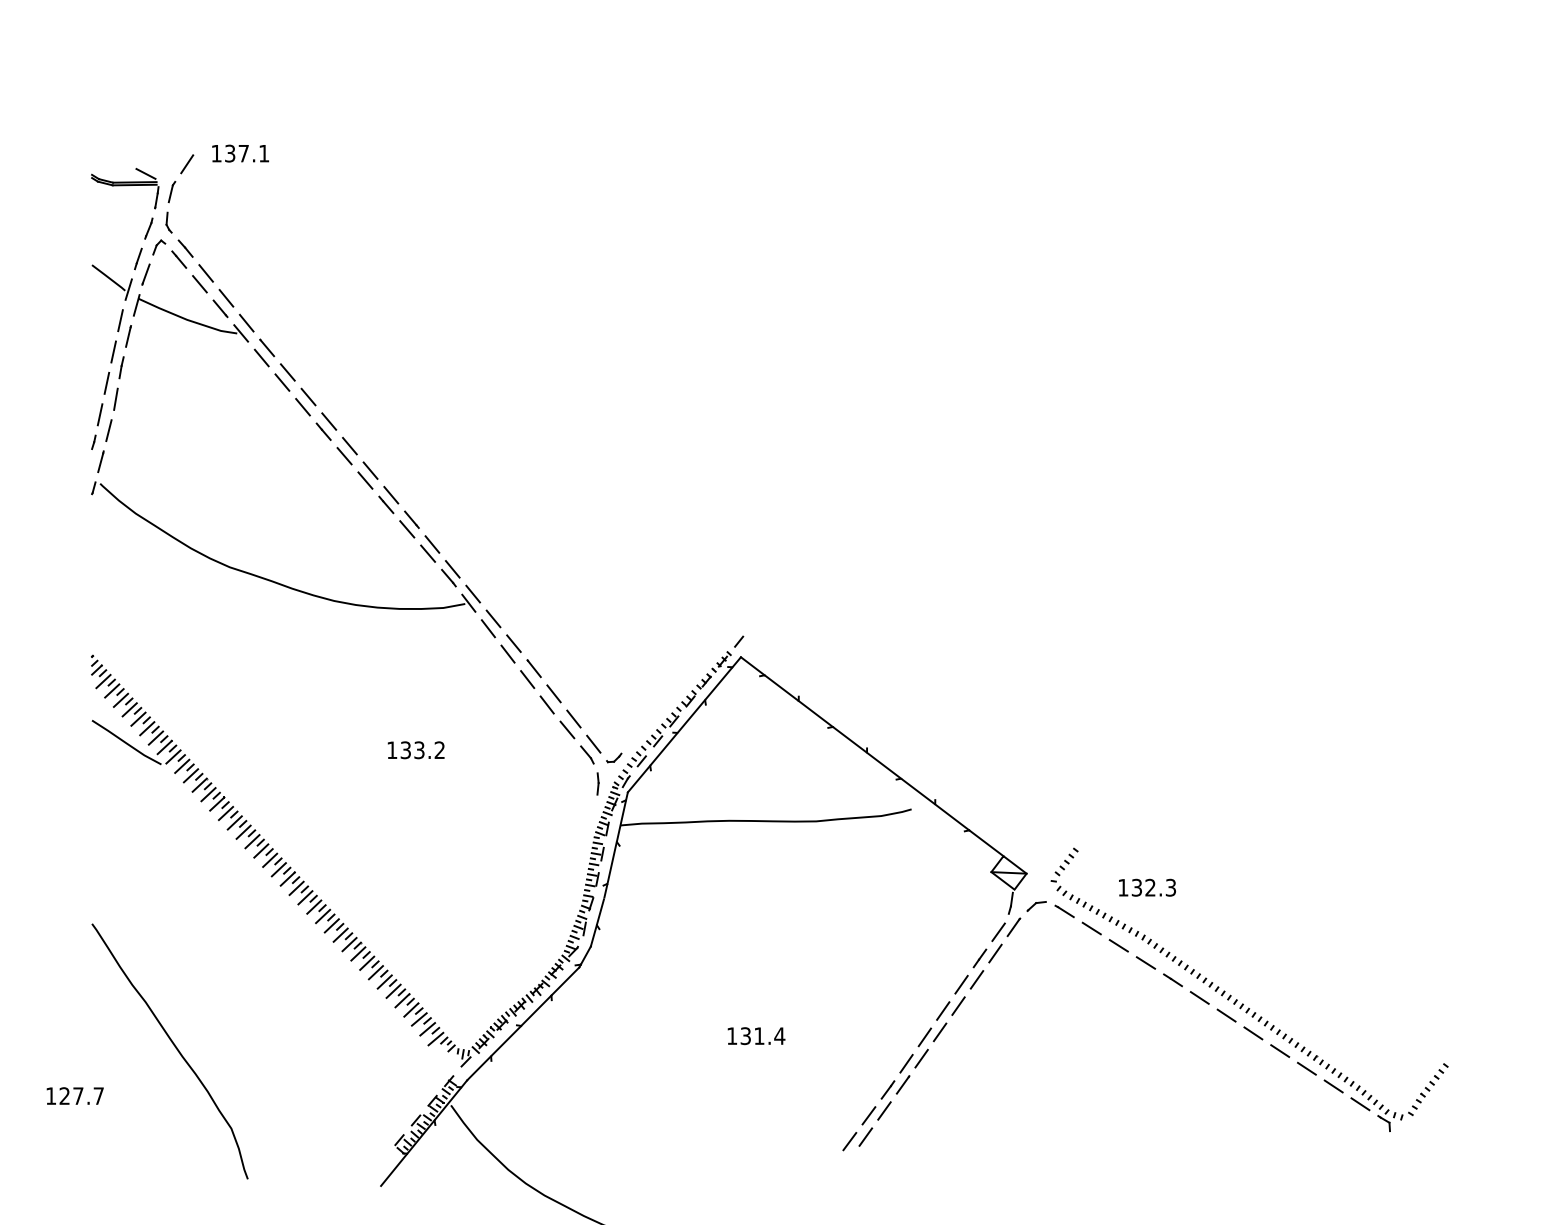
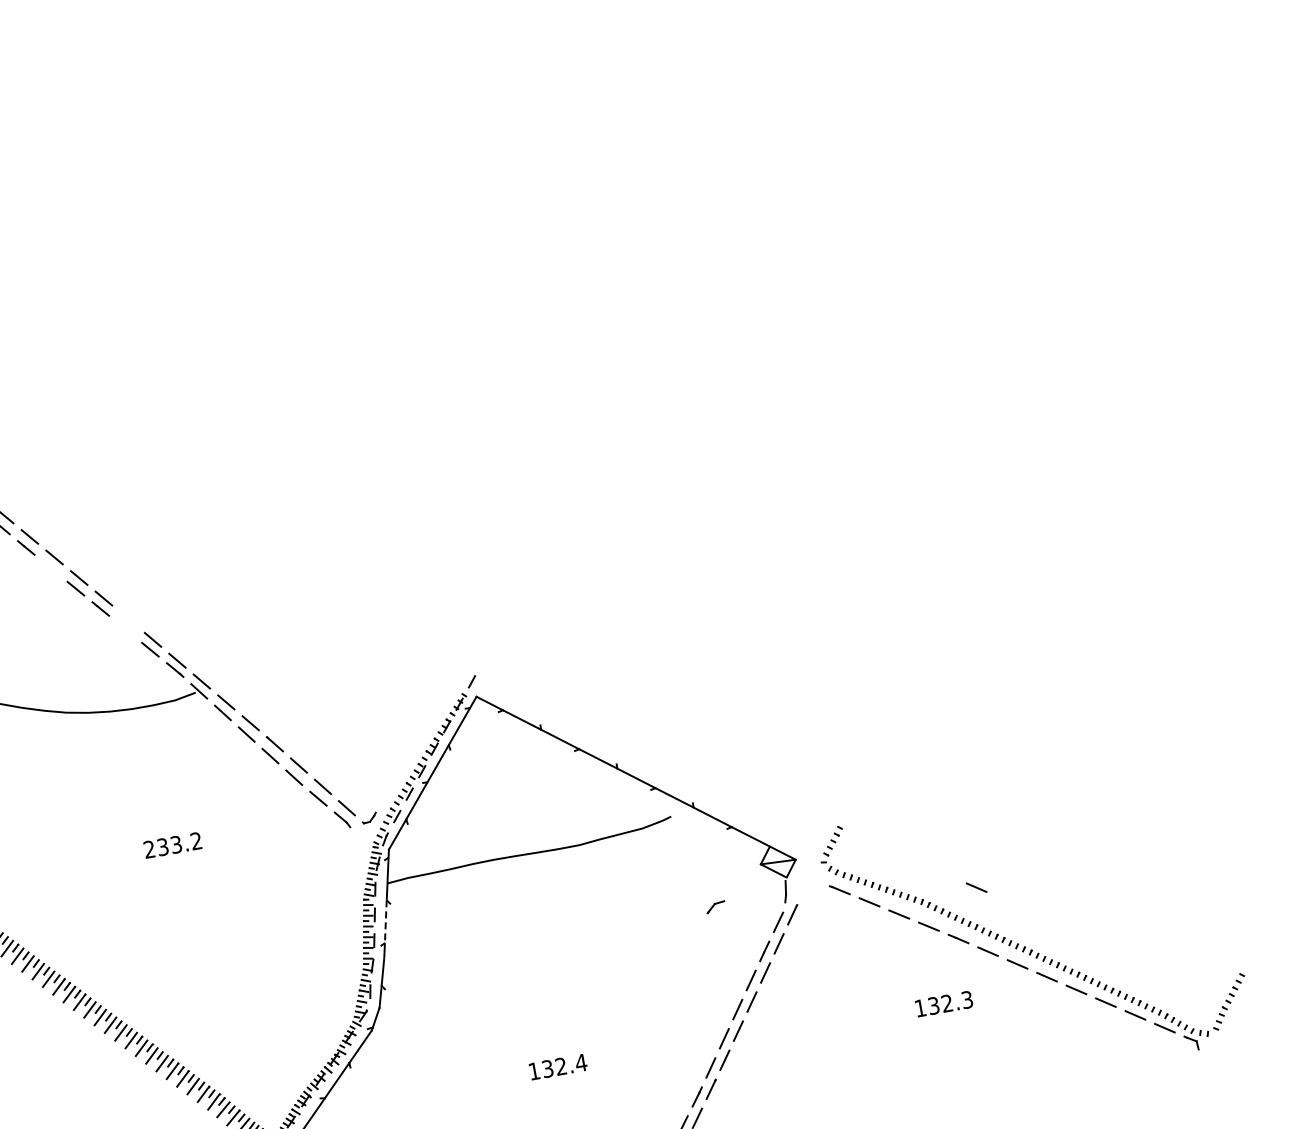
line: (344, 456) -> (51, 568), removed
part: (409, 524) -> (126, 624), removed
text: (392, 749) -> (149, 848), 133.2 -> 233.2
line: (597, 783) -> (357, 846), removed
line: (612, 863) -> (386, 922), solid -> dashed
text: (1147, 887) -> (944, 1003), moved
part: (1036, 906) -> (715, 907), moved
line: (1199, 932) -> (976, 887), added
text: (759, 1035) -> (561, 1065), 131.4 -> 132.4

